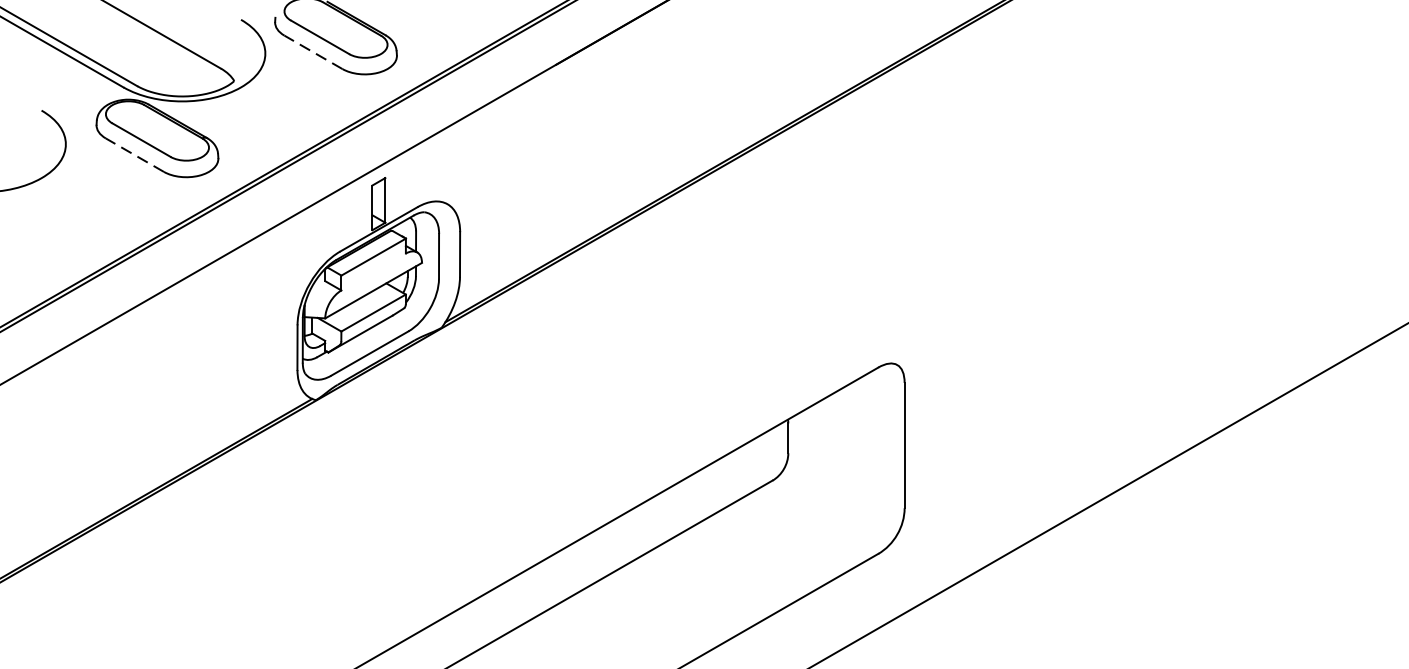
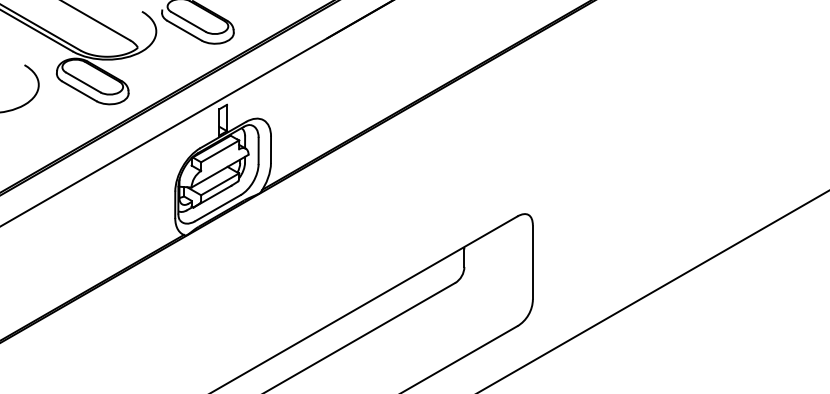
line: (313, 51) -> (184, 30), dashed -> solid
line: (134, 155) -> (79, 91), dashed -> solid

